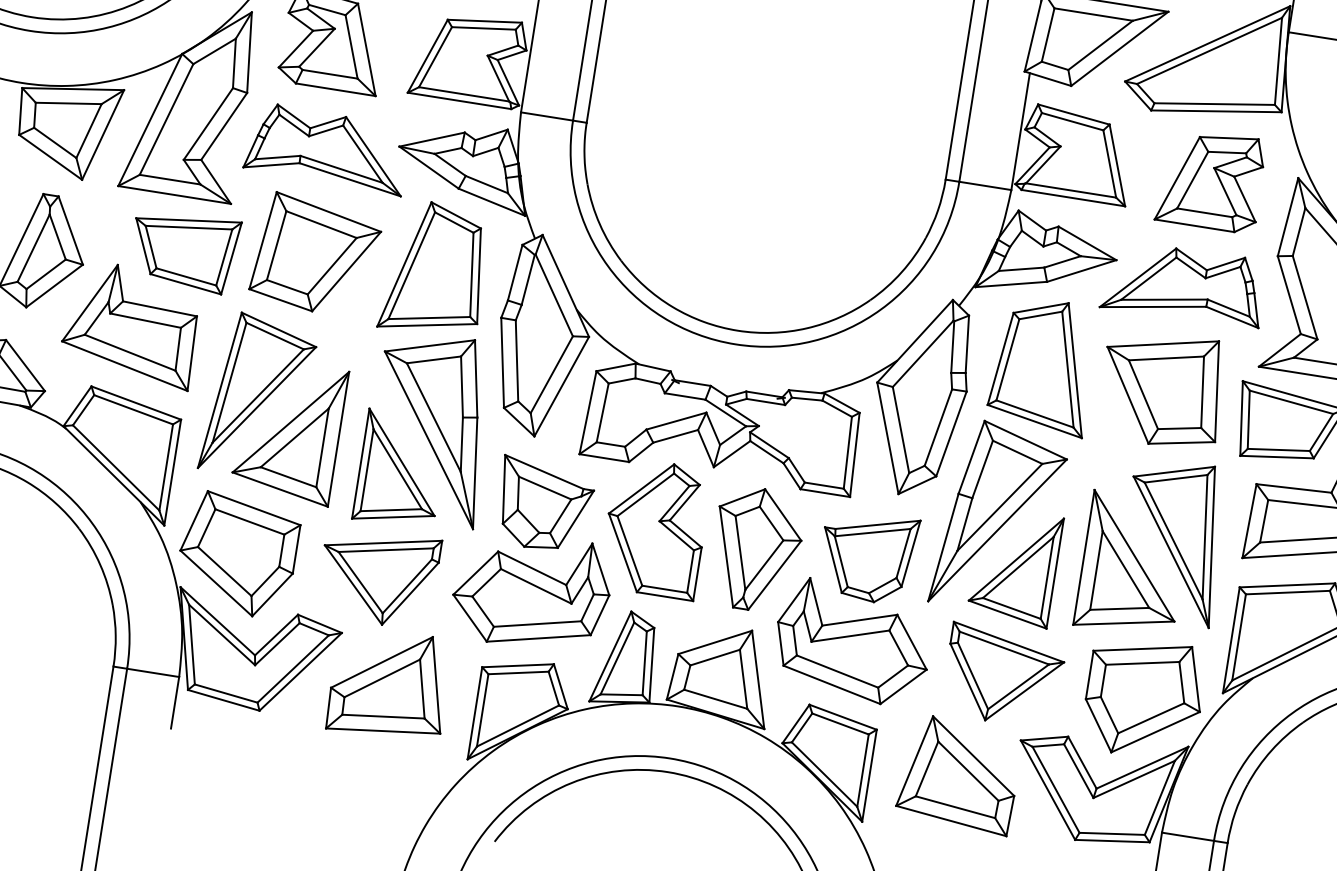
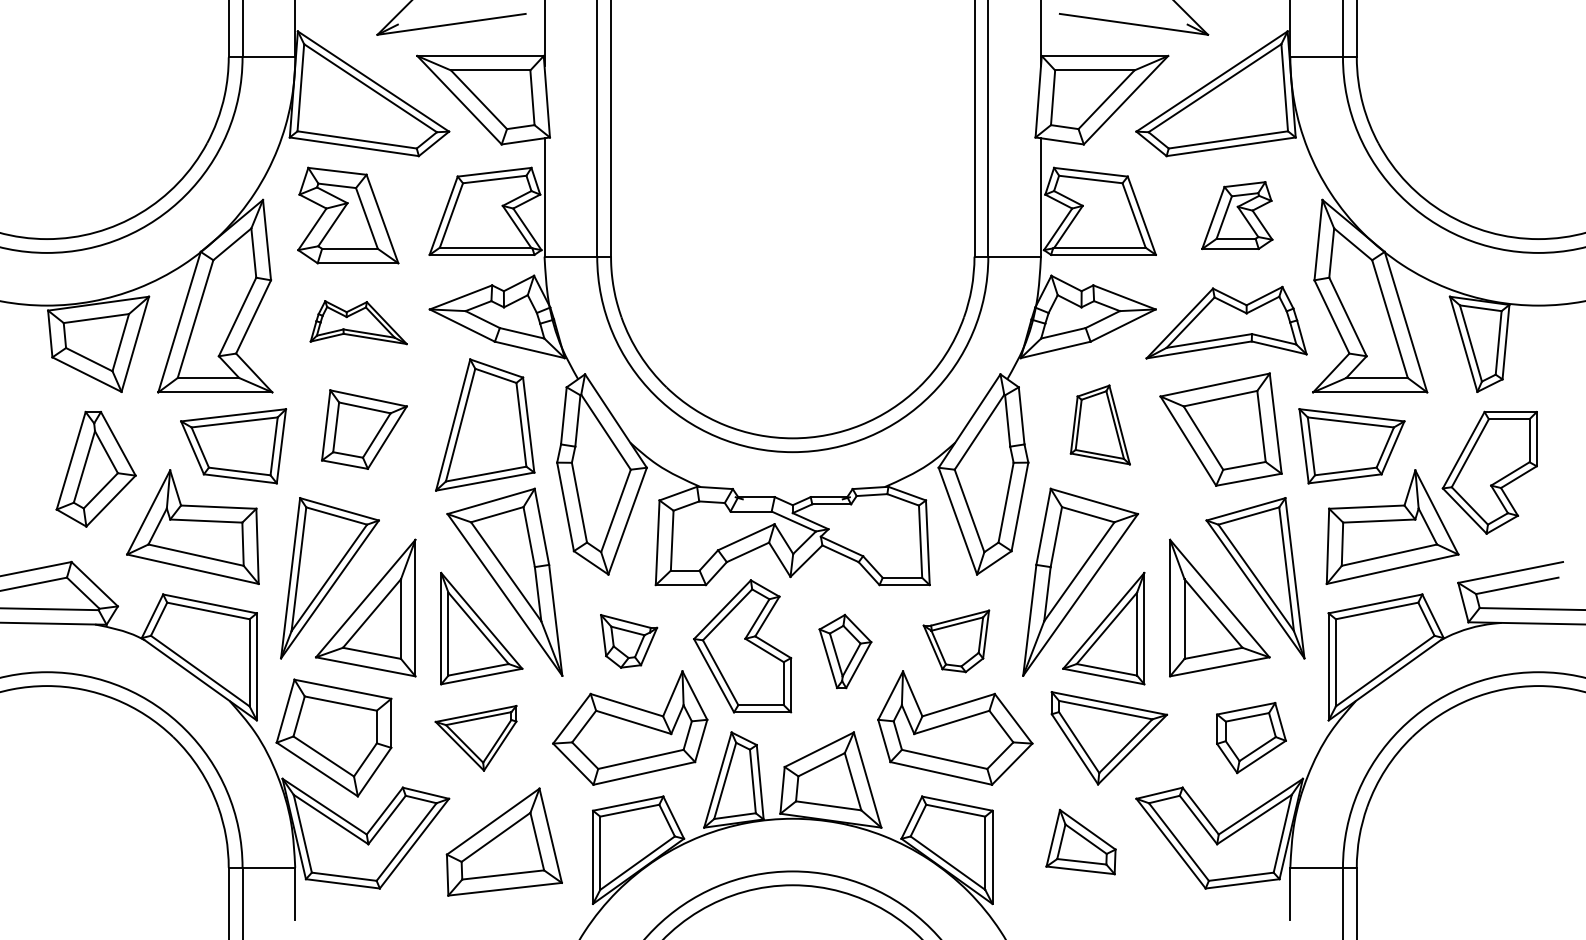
part: (326, 148) -> (358, 322), size x0.6
part: (1211, 180) -> (1237, 215), size x0.7
part: (316, 254) -> (364, 429), size x0.7
part: (1043, 365) -> (1100, 424), size x0.6
part: (543, 505) -> (628, 641), size x0.6
part: (756, 549) -> (845, 651), size x0.6
part: (867, 556) -> (956, 641), size x0.7
part: (377, 577) -> (475, 738), size x0.7
part: (1144, 697) -> (1251, 737), size x0.6
part: (958, 773) -> (1080, 841), size x0.6

